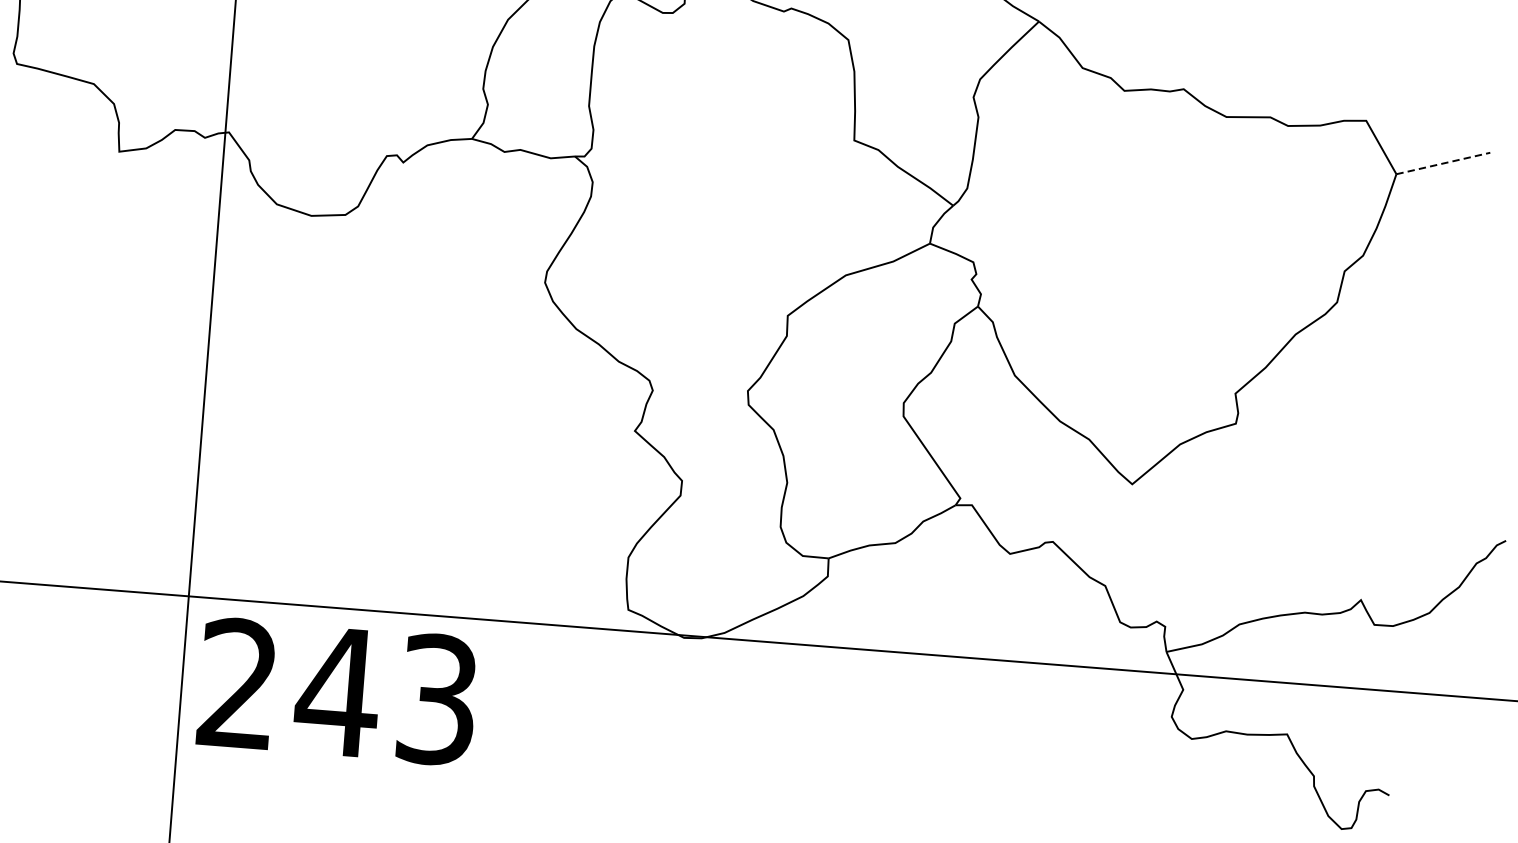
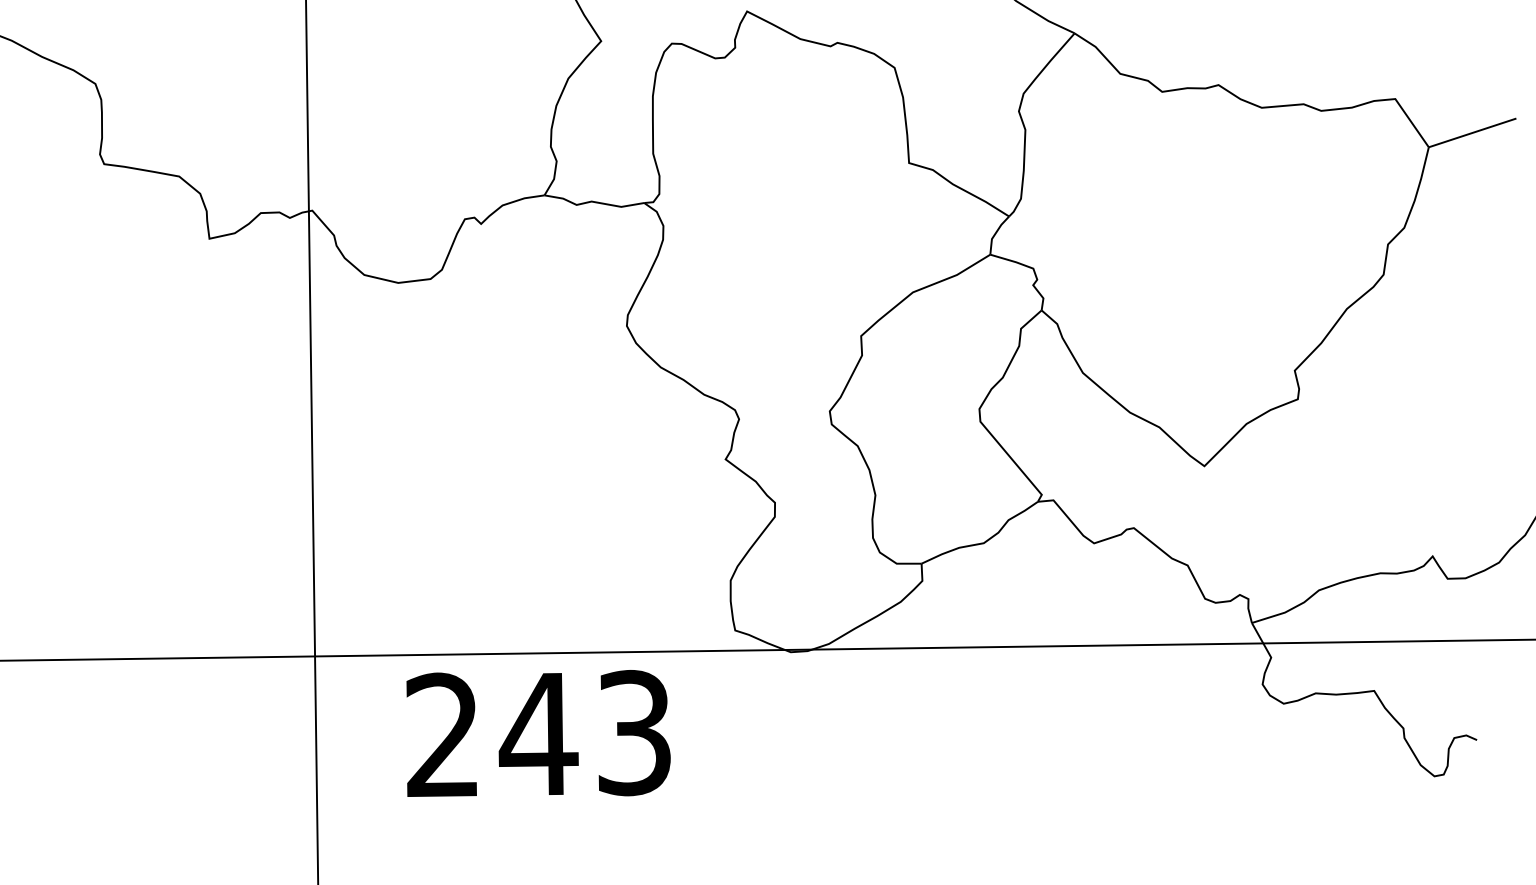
line: (1444, 163) -> (1473, 132), dashed -> solid
text: (337, 691) -> (538, 733), moved

